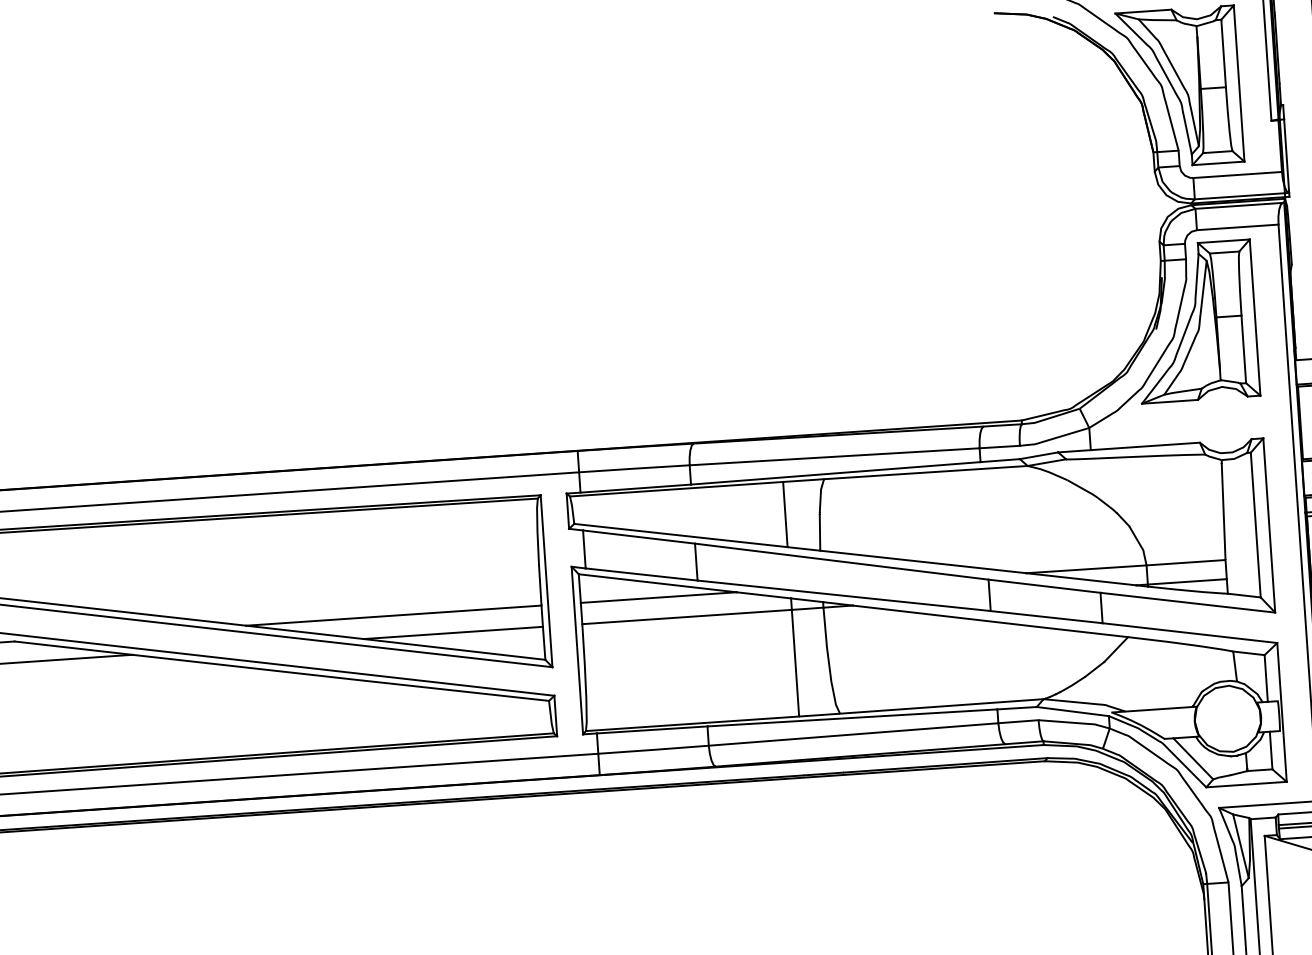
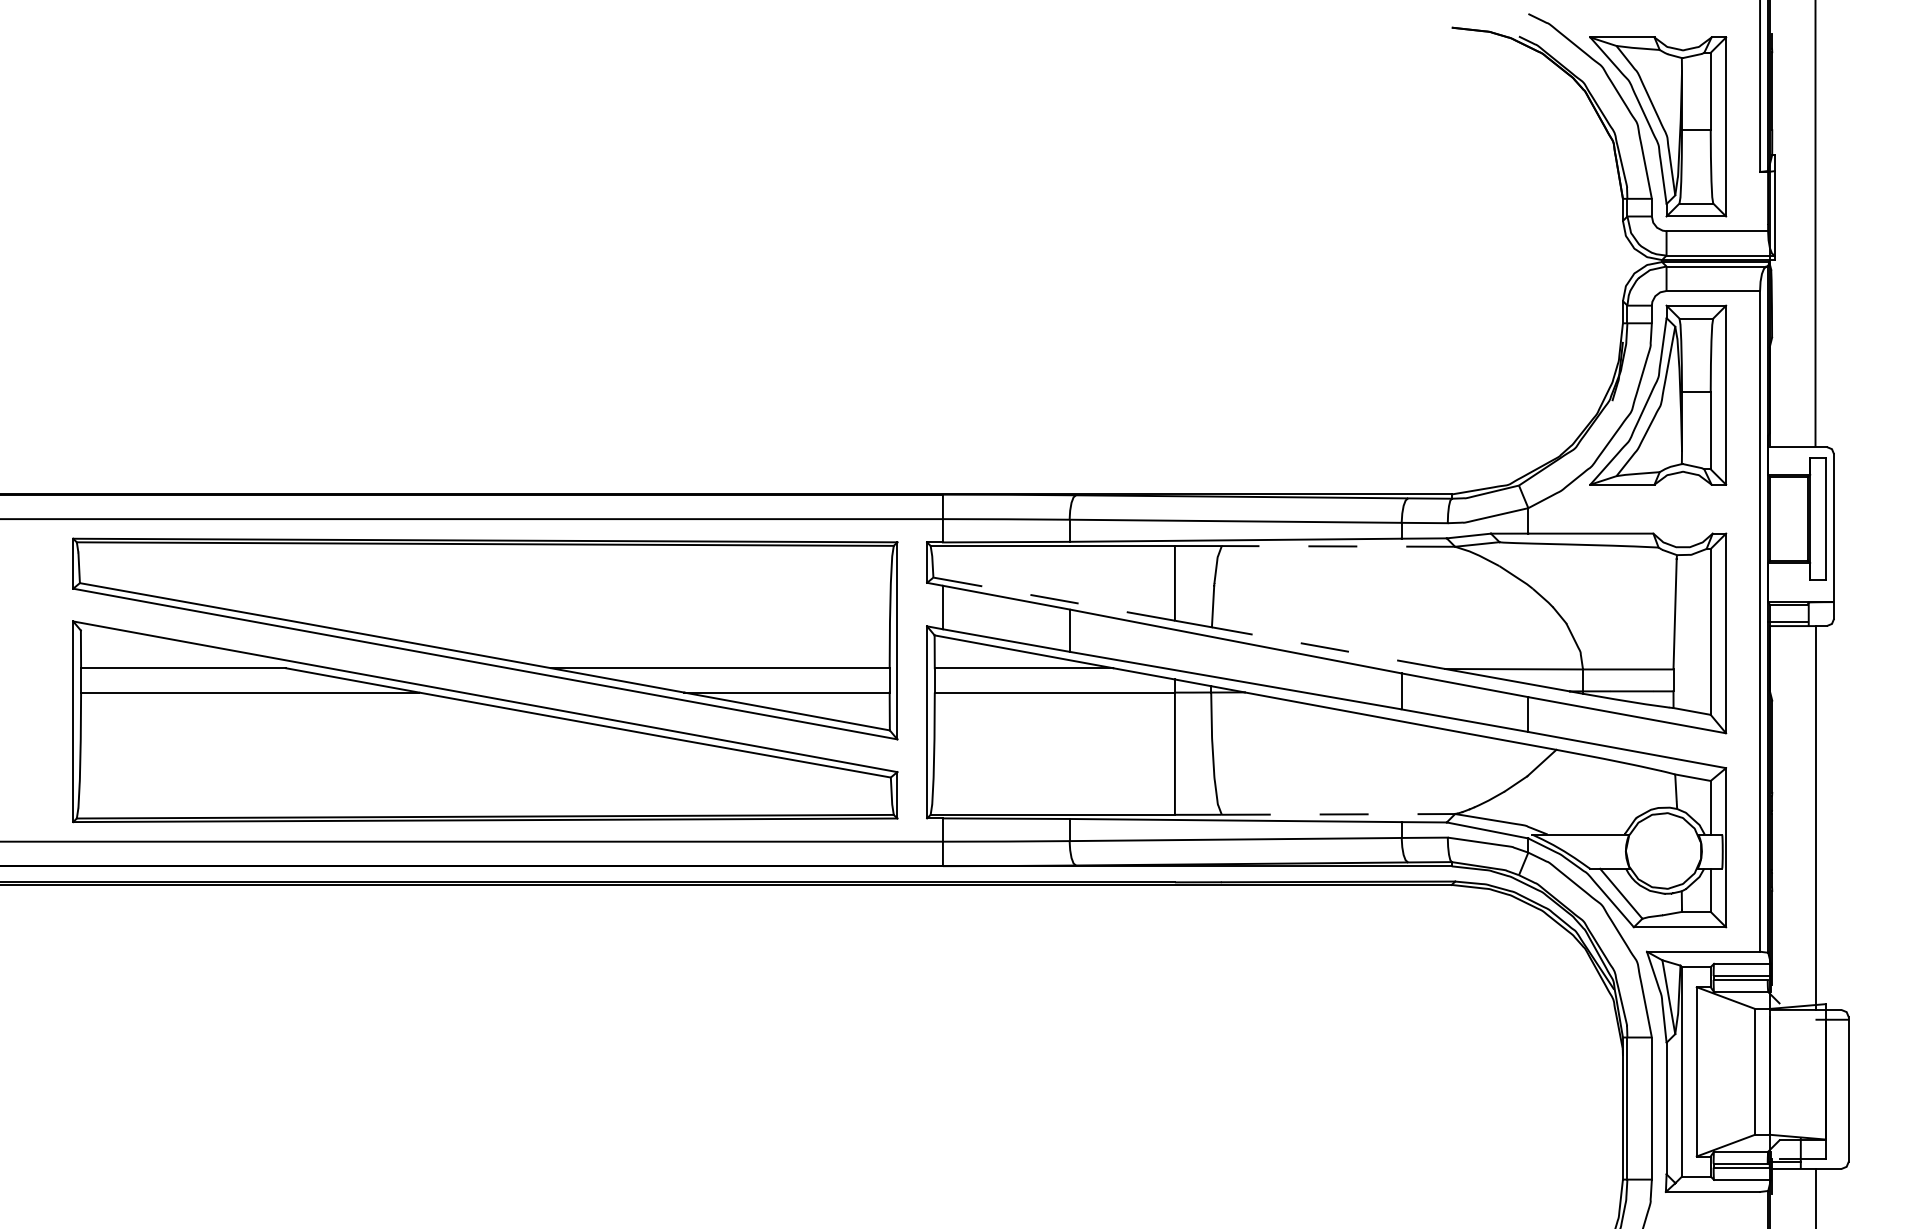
line: (925, 472) -> (1338, 546), solid -> dashed
line: (681, 535) -> (1054, 599), solid -> dashed
line: (923, 562) -> (1328, 648), solid -> dashed
line: (941, 706) -> (1338, 814), solid -> dashed

